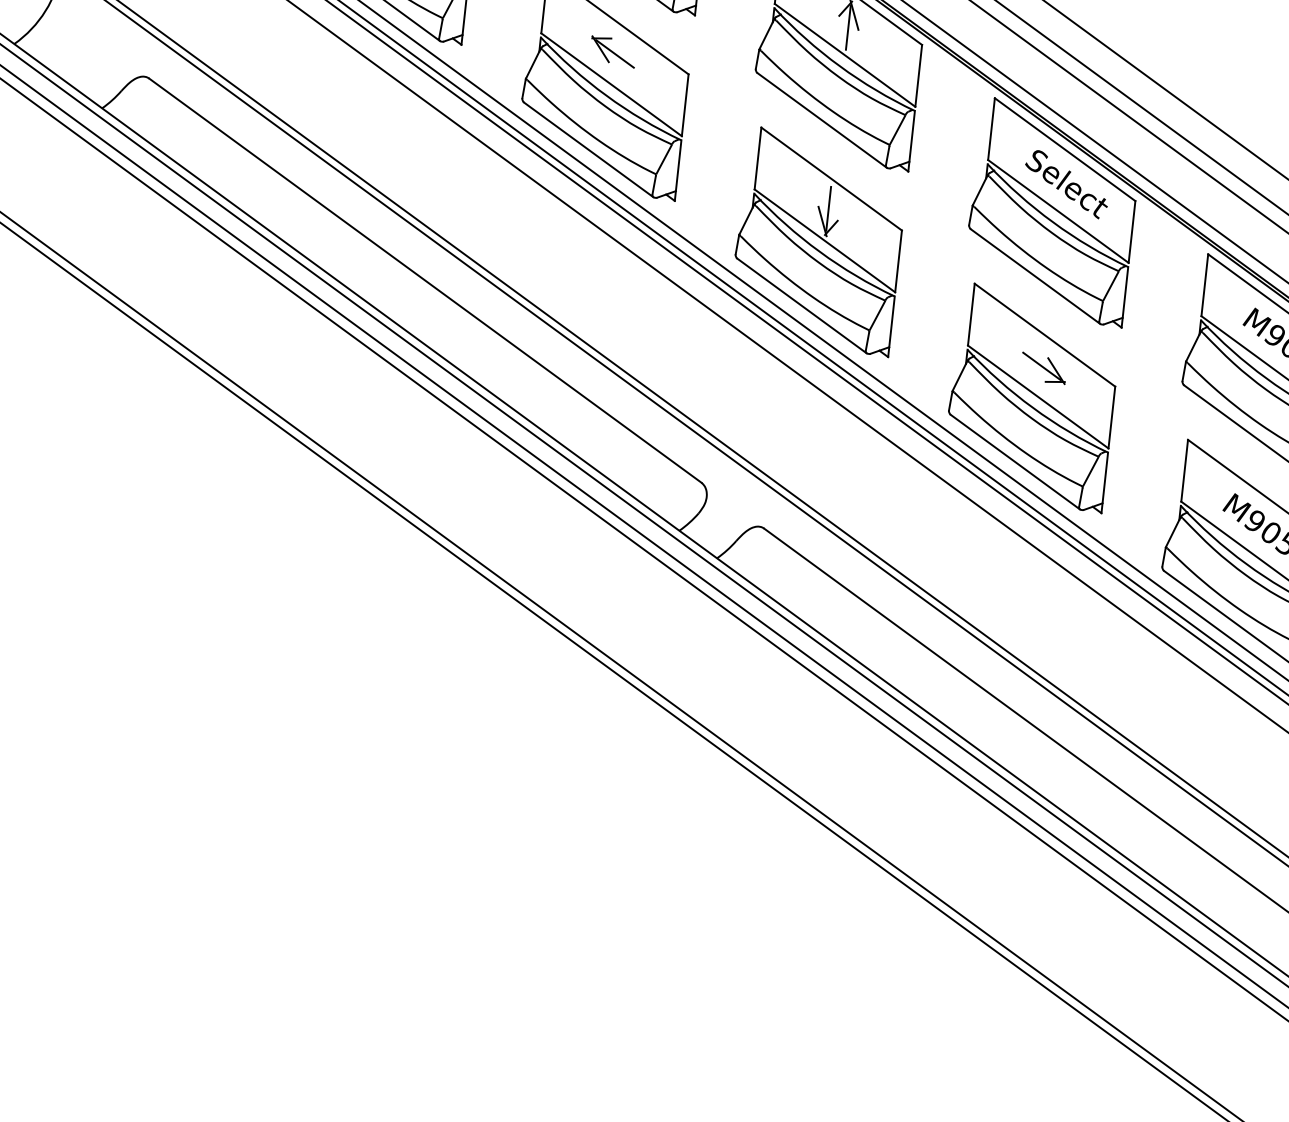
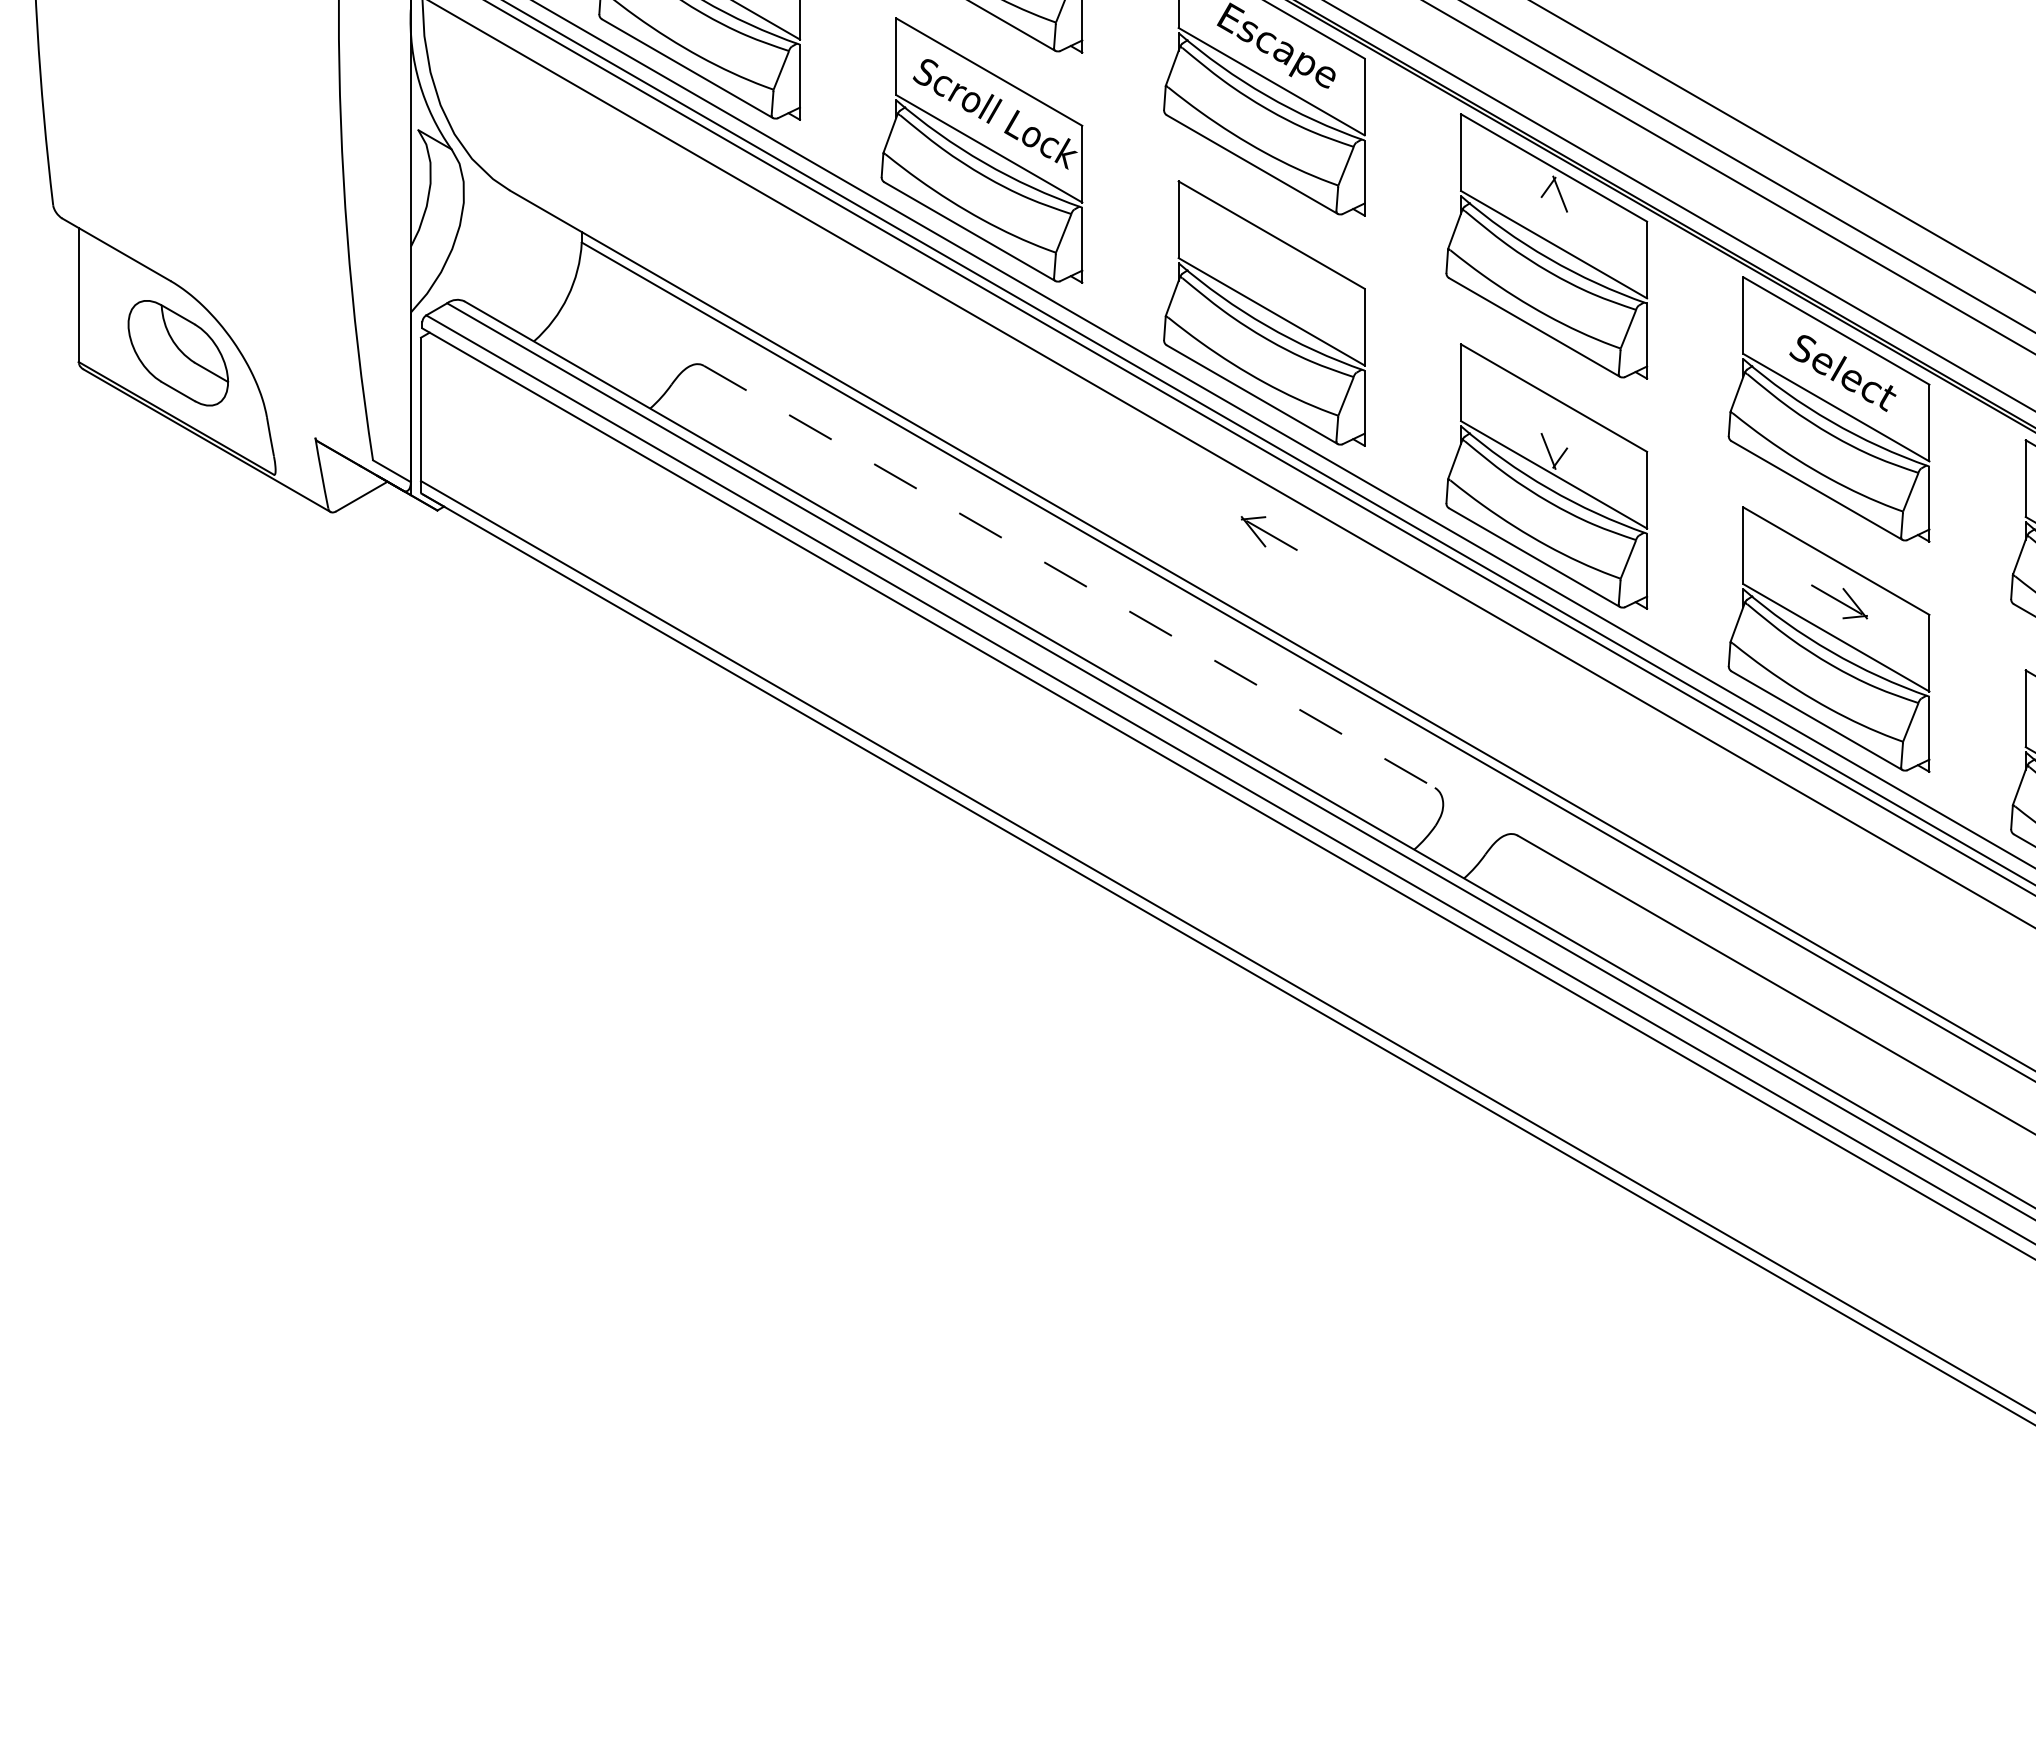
line: (848, 27) -> (1554, 210), removed
part: (612, 51) -> (1268, 533), moved
line: (828, 208) -> (1554, 434), removed
line: (425, 280) -> (1069, 576), solid -> dashed

